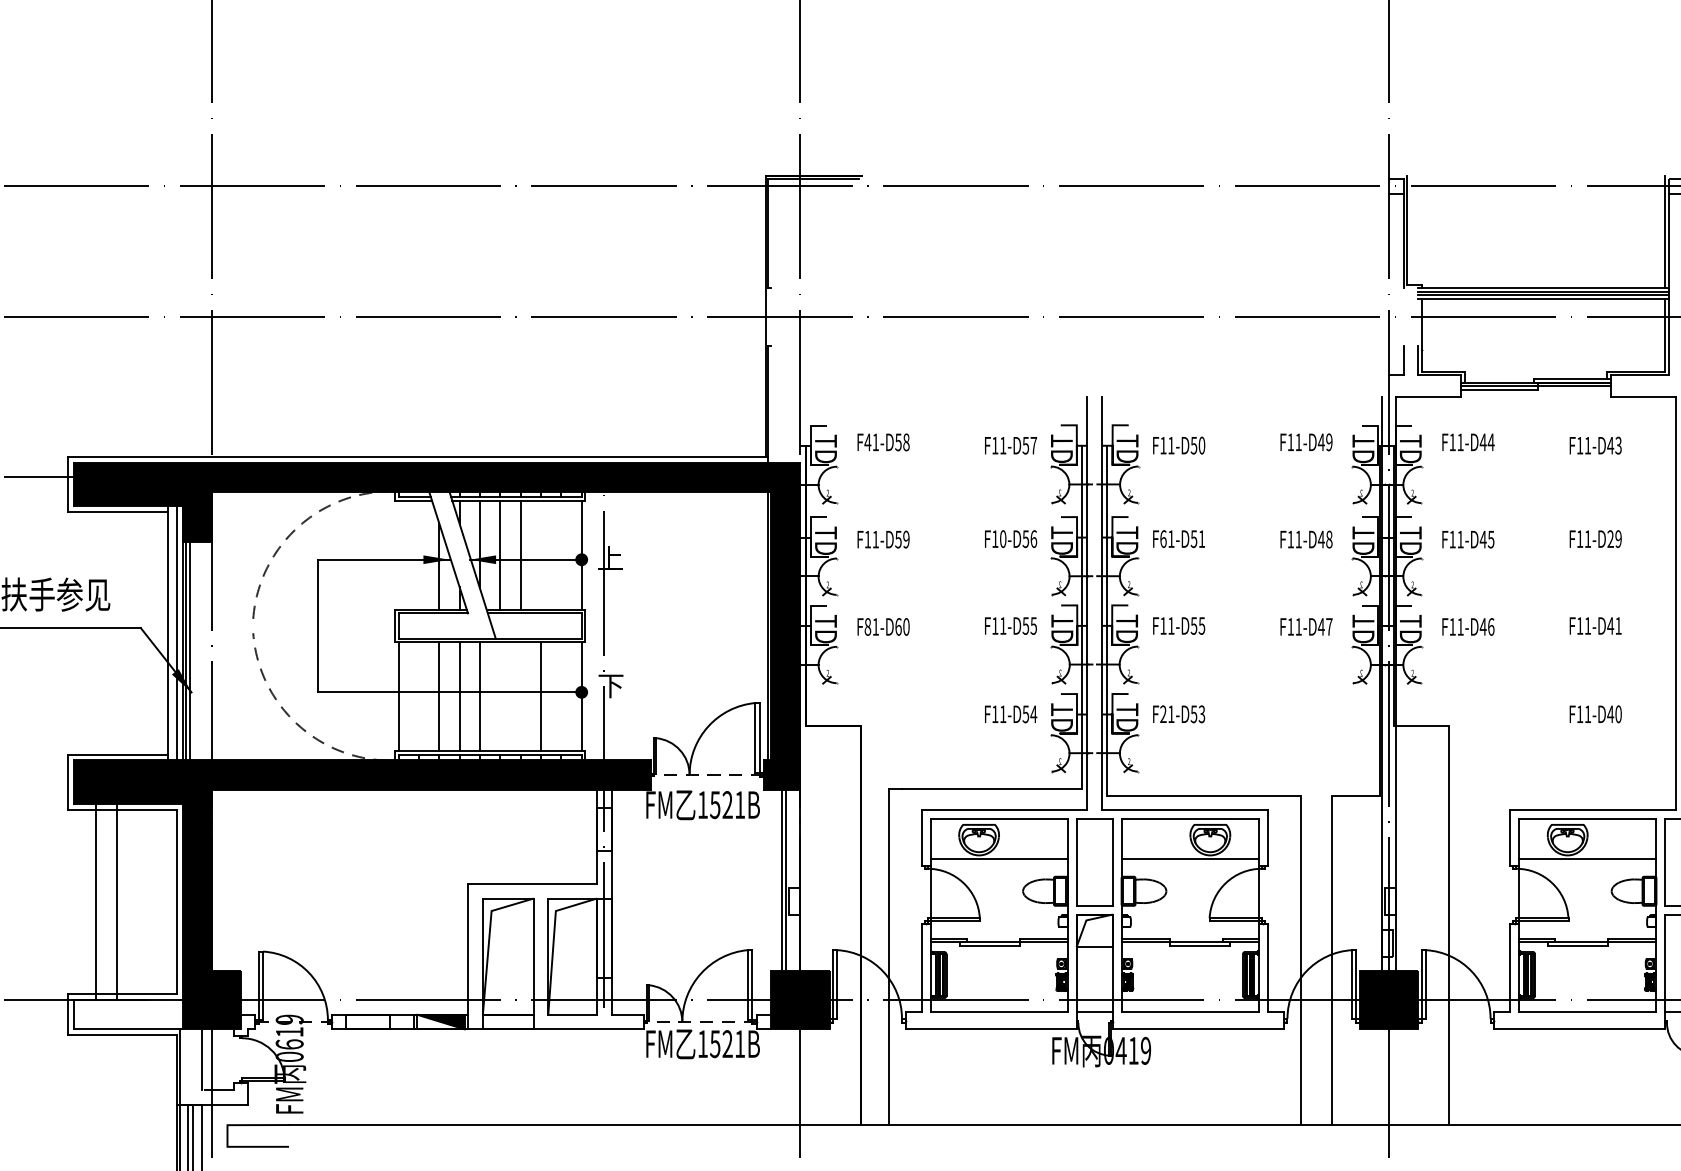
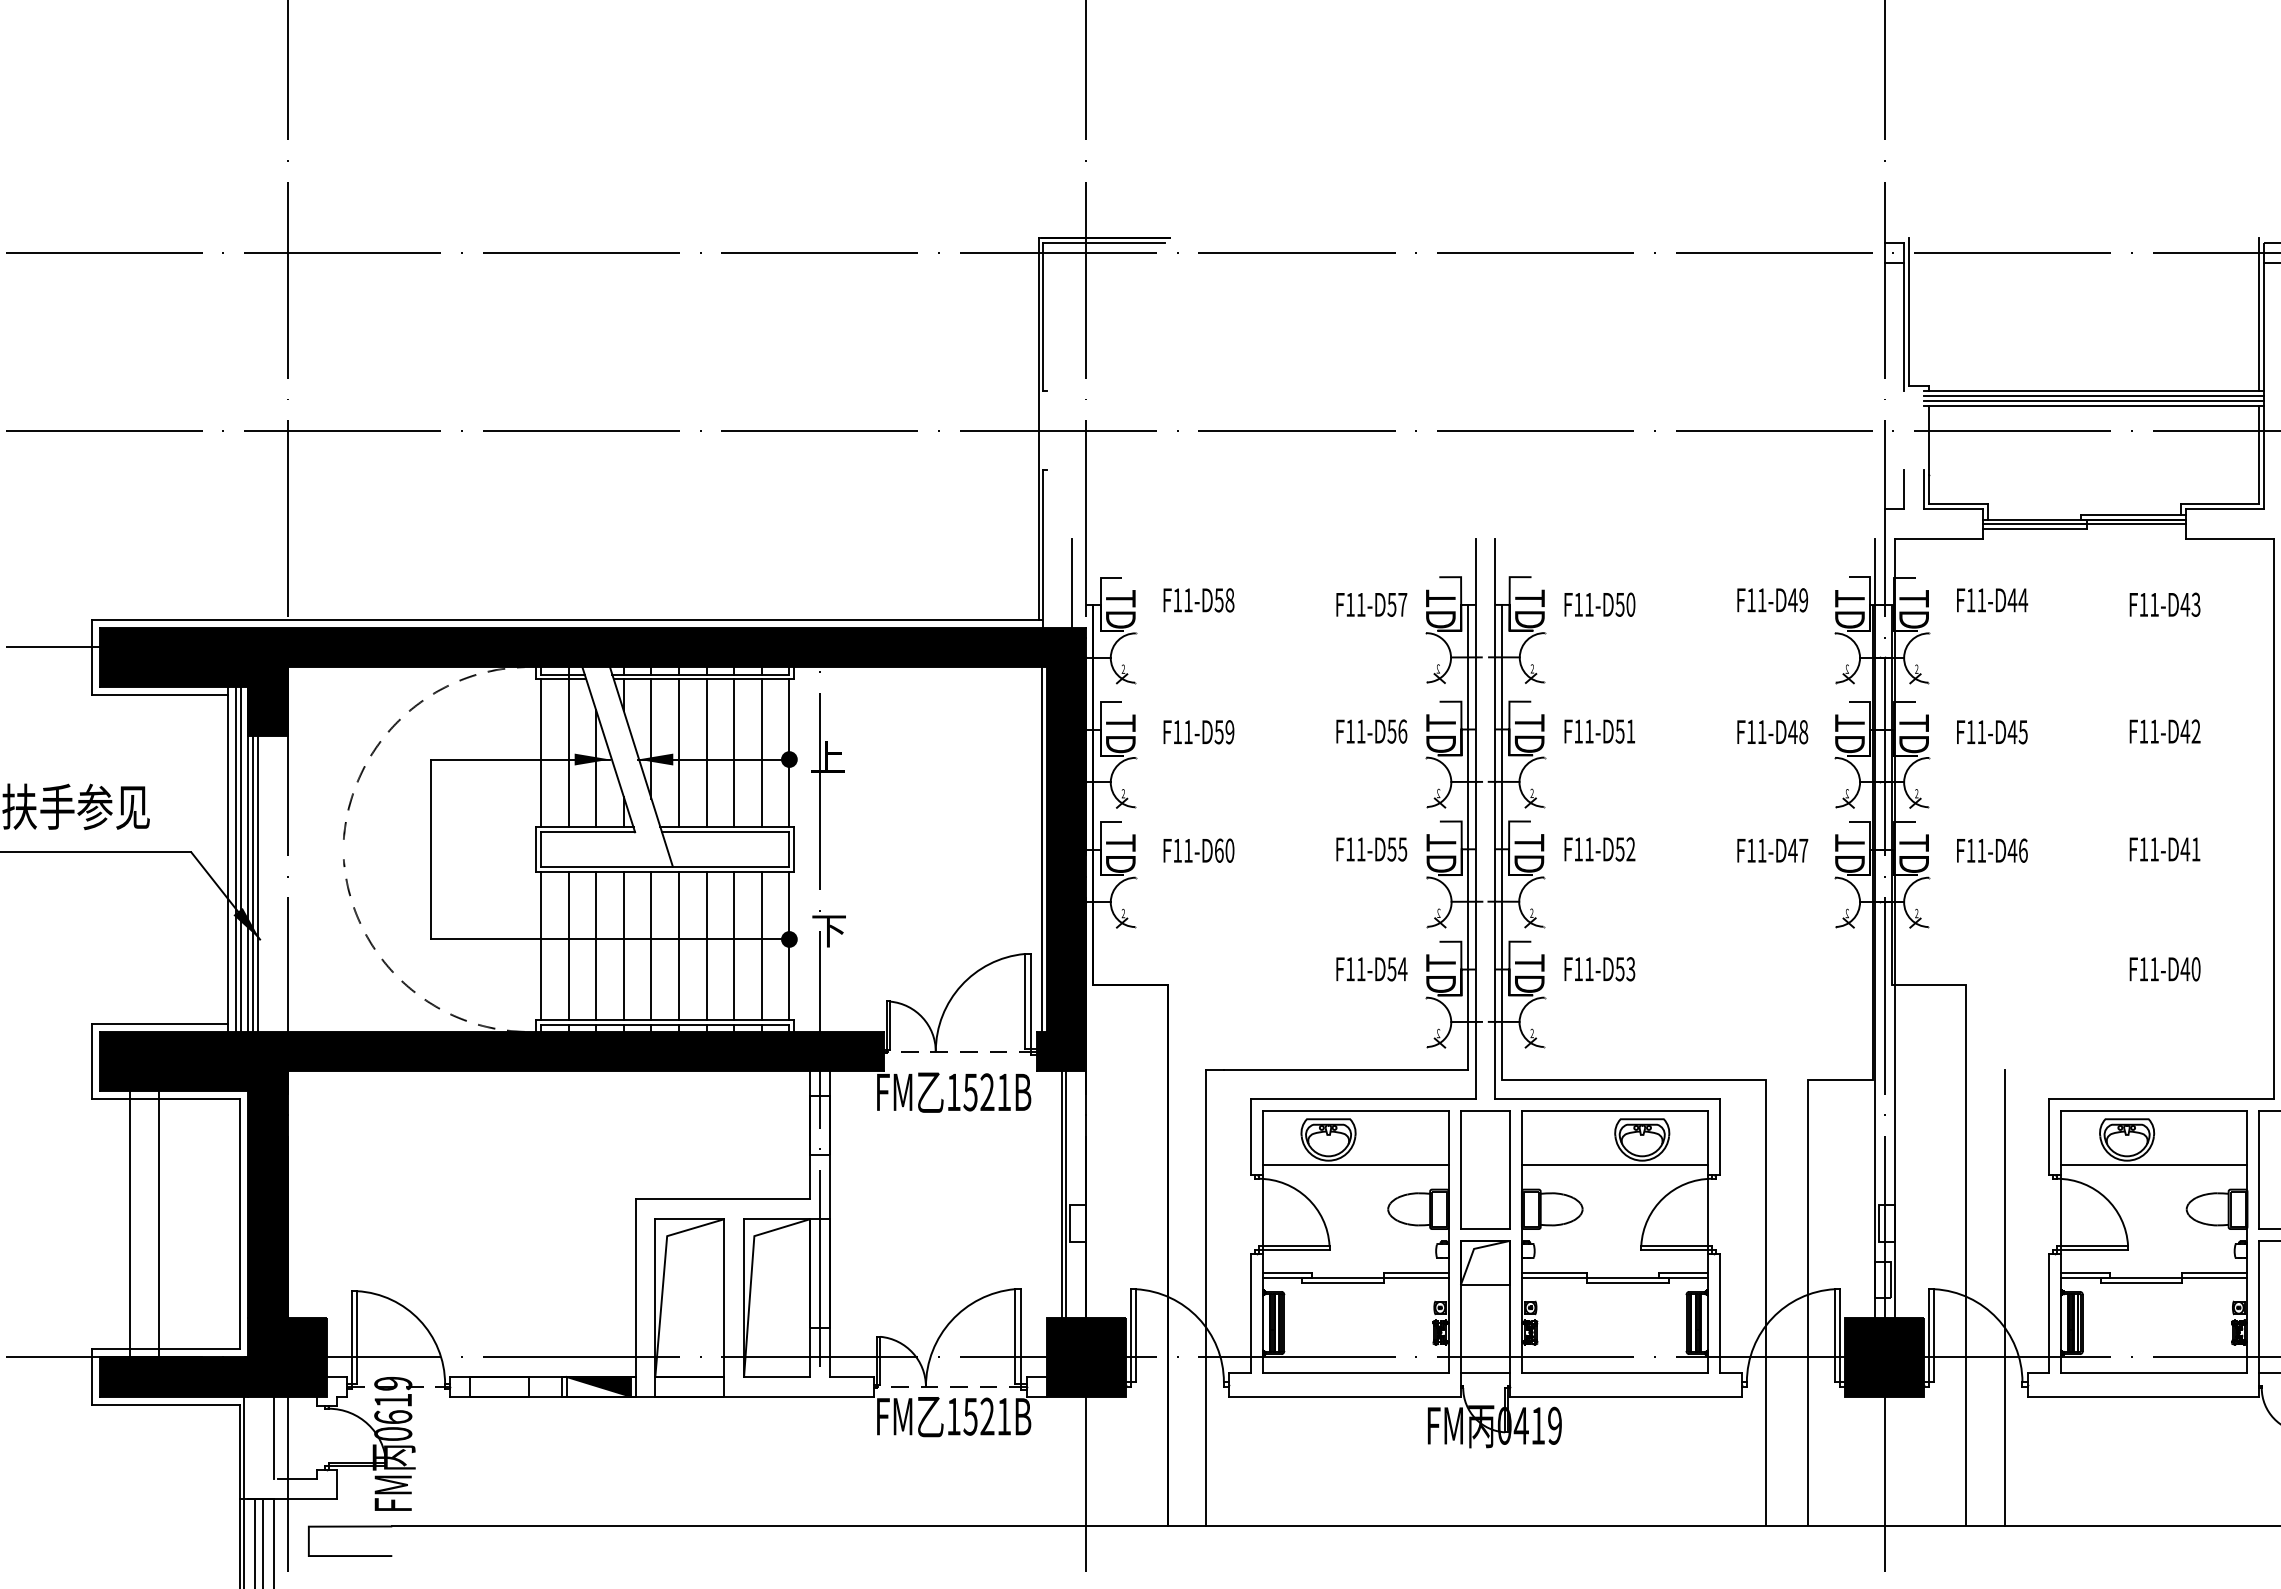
line: (790, 429) -> (1072, 582), added
text: (867, 442) -> (1177, 600), F41-D58 -> F11-D58
text: (1002, 539) -> (1360, 731), F10-D56 -> F11-D56
text: (1163, 539) -> (1578, 731), F61-D51 -> F11-D51
text: (1614, 539) -> (2190, 731), F11-D29 -> F11-D42
line: (418, 550) -> (568, 747), added
line: (398, 555) -> (540, 753), added
line: (541, 555) -> (734, 753), added
line: (561, 555) -> (761, 753), added
text: (867, 626) -> (1177, 850), F81-D60 -> F11-D60
text: (1201, 626) -> (1630, 849), F11-D55 -> F11-D52
line: (173, 632) -> (235, 858), added
line: (418, 696) -> (568, 945), added
line: (499, 696) -> (678, 945), added
line: (520, 696) -> (706, 945), added
line: (561, 696) -> (761, 945), added
text: (1163, 713) -> (1578, 968), F21-D53 -> F11-D53
line: (1477, 956) -> (2004, 1298), added
fill: (128, 1014) -> (174, 1376), added

